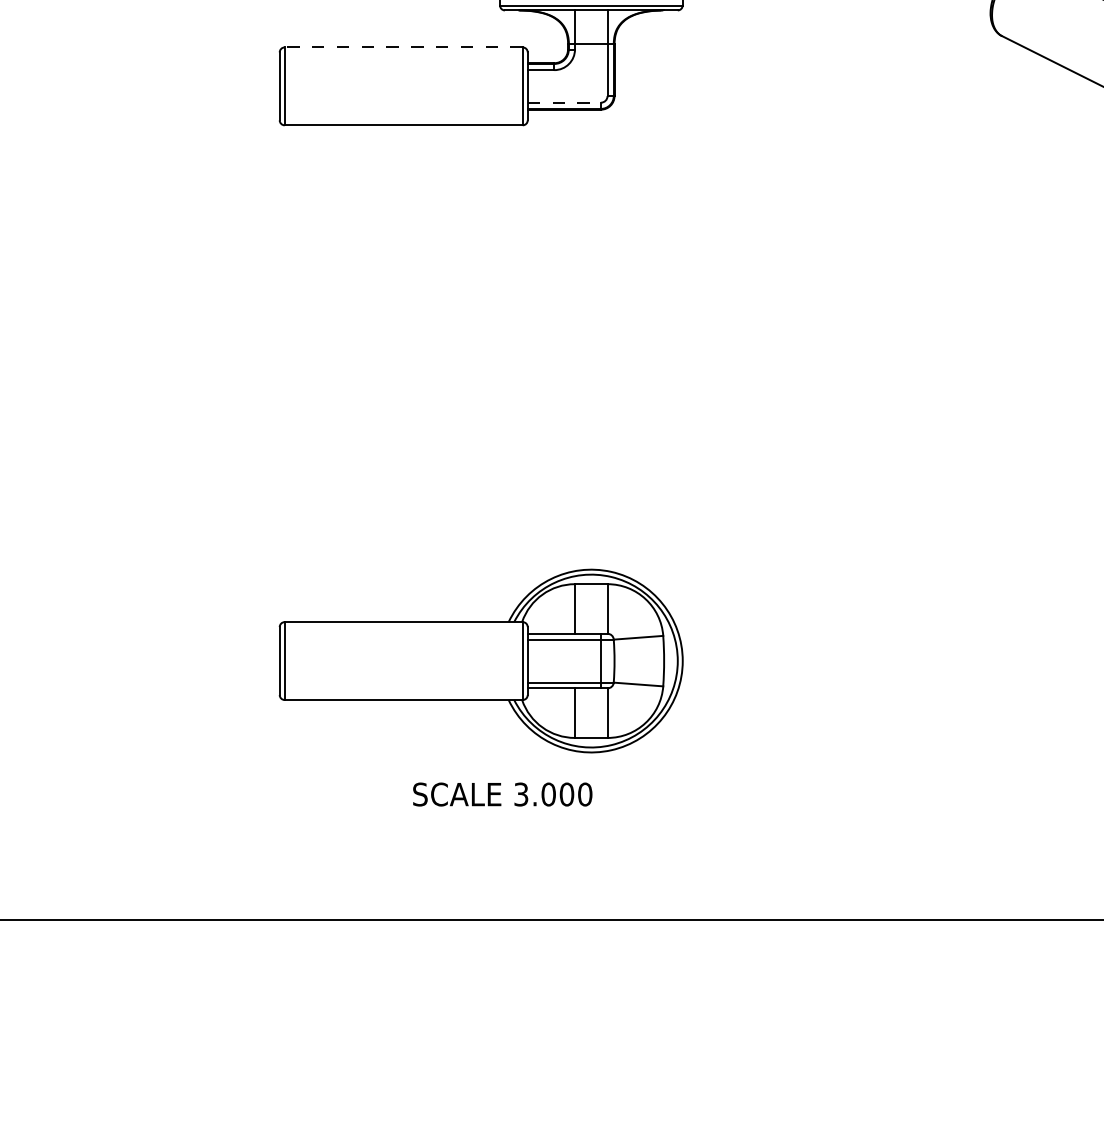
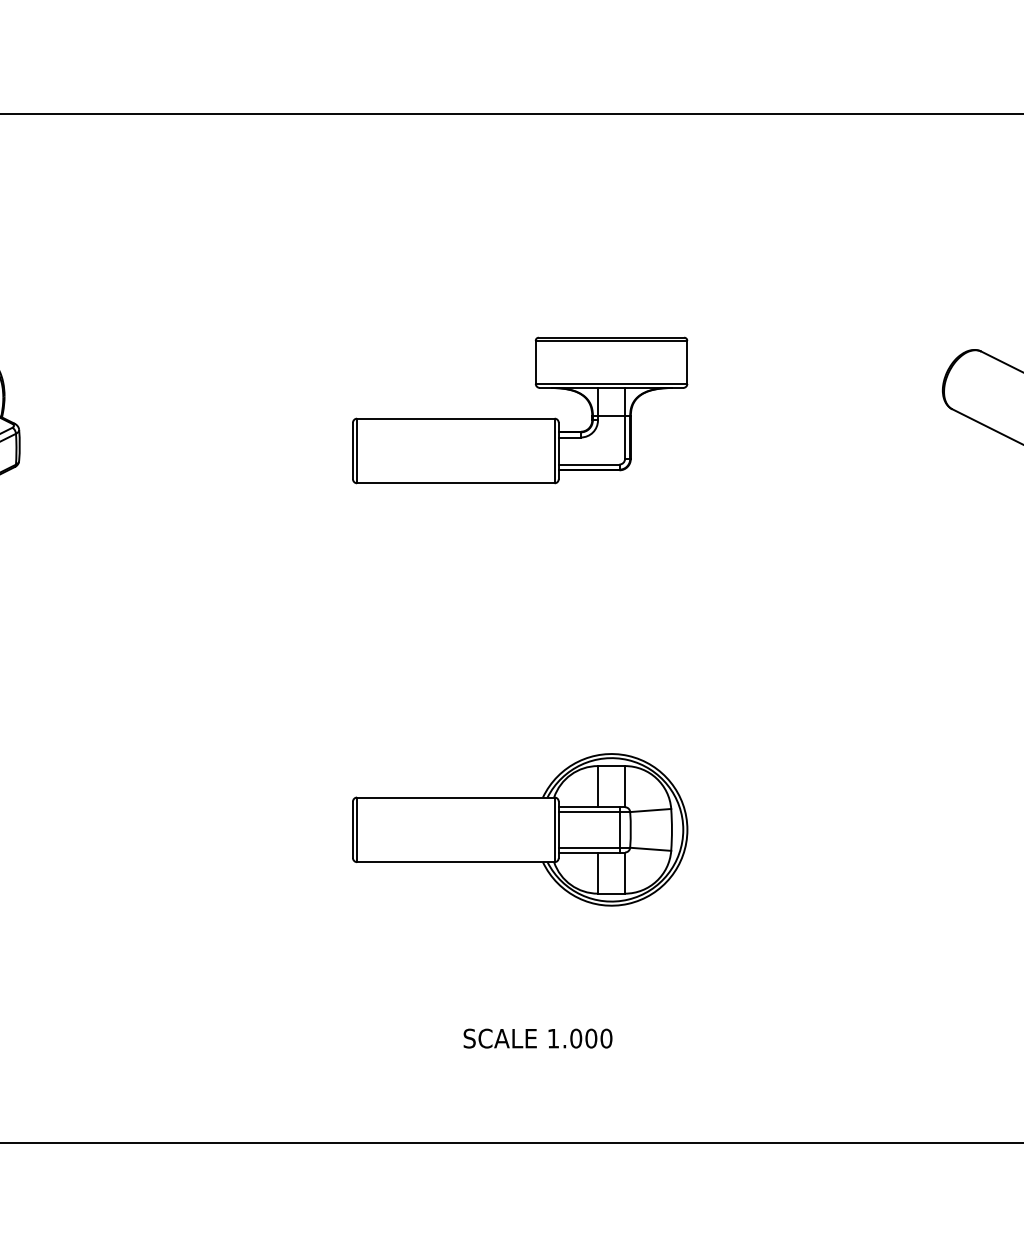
line: (403, 47) -> (455, 418), dashed -> solid
line: (564, 102) -> (589, 464), dashed -> solid
part: (481, 660) -> (520, 829), moved
text: (521, 794) -> (553, 1038), 3.000 -> 1.000

